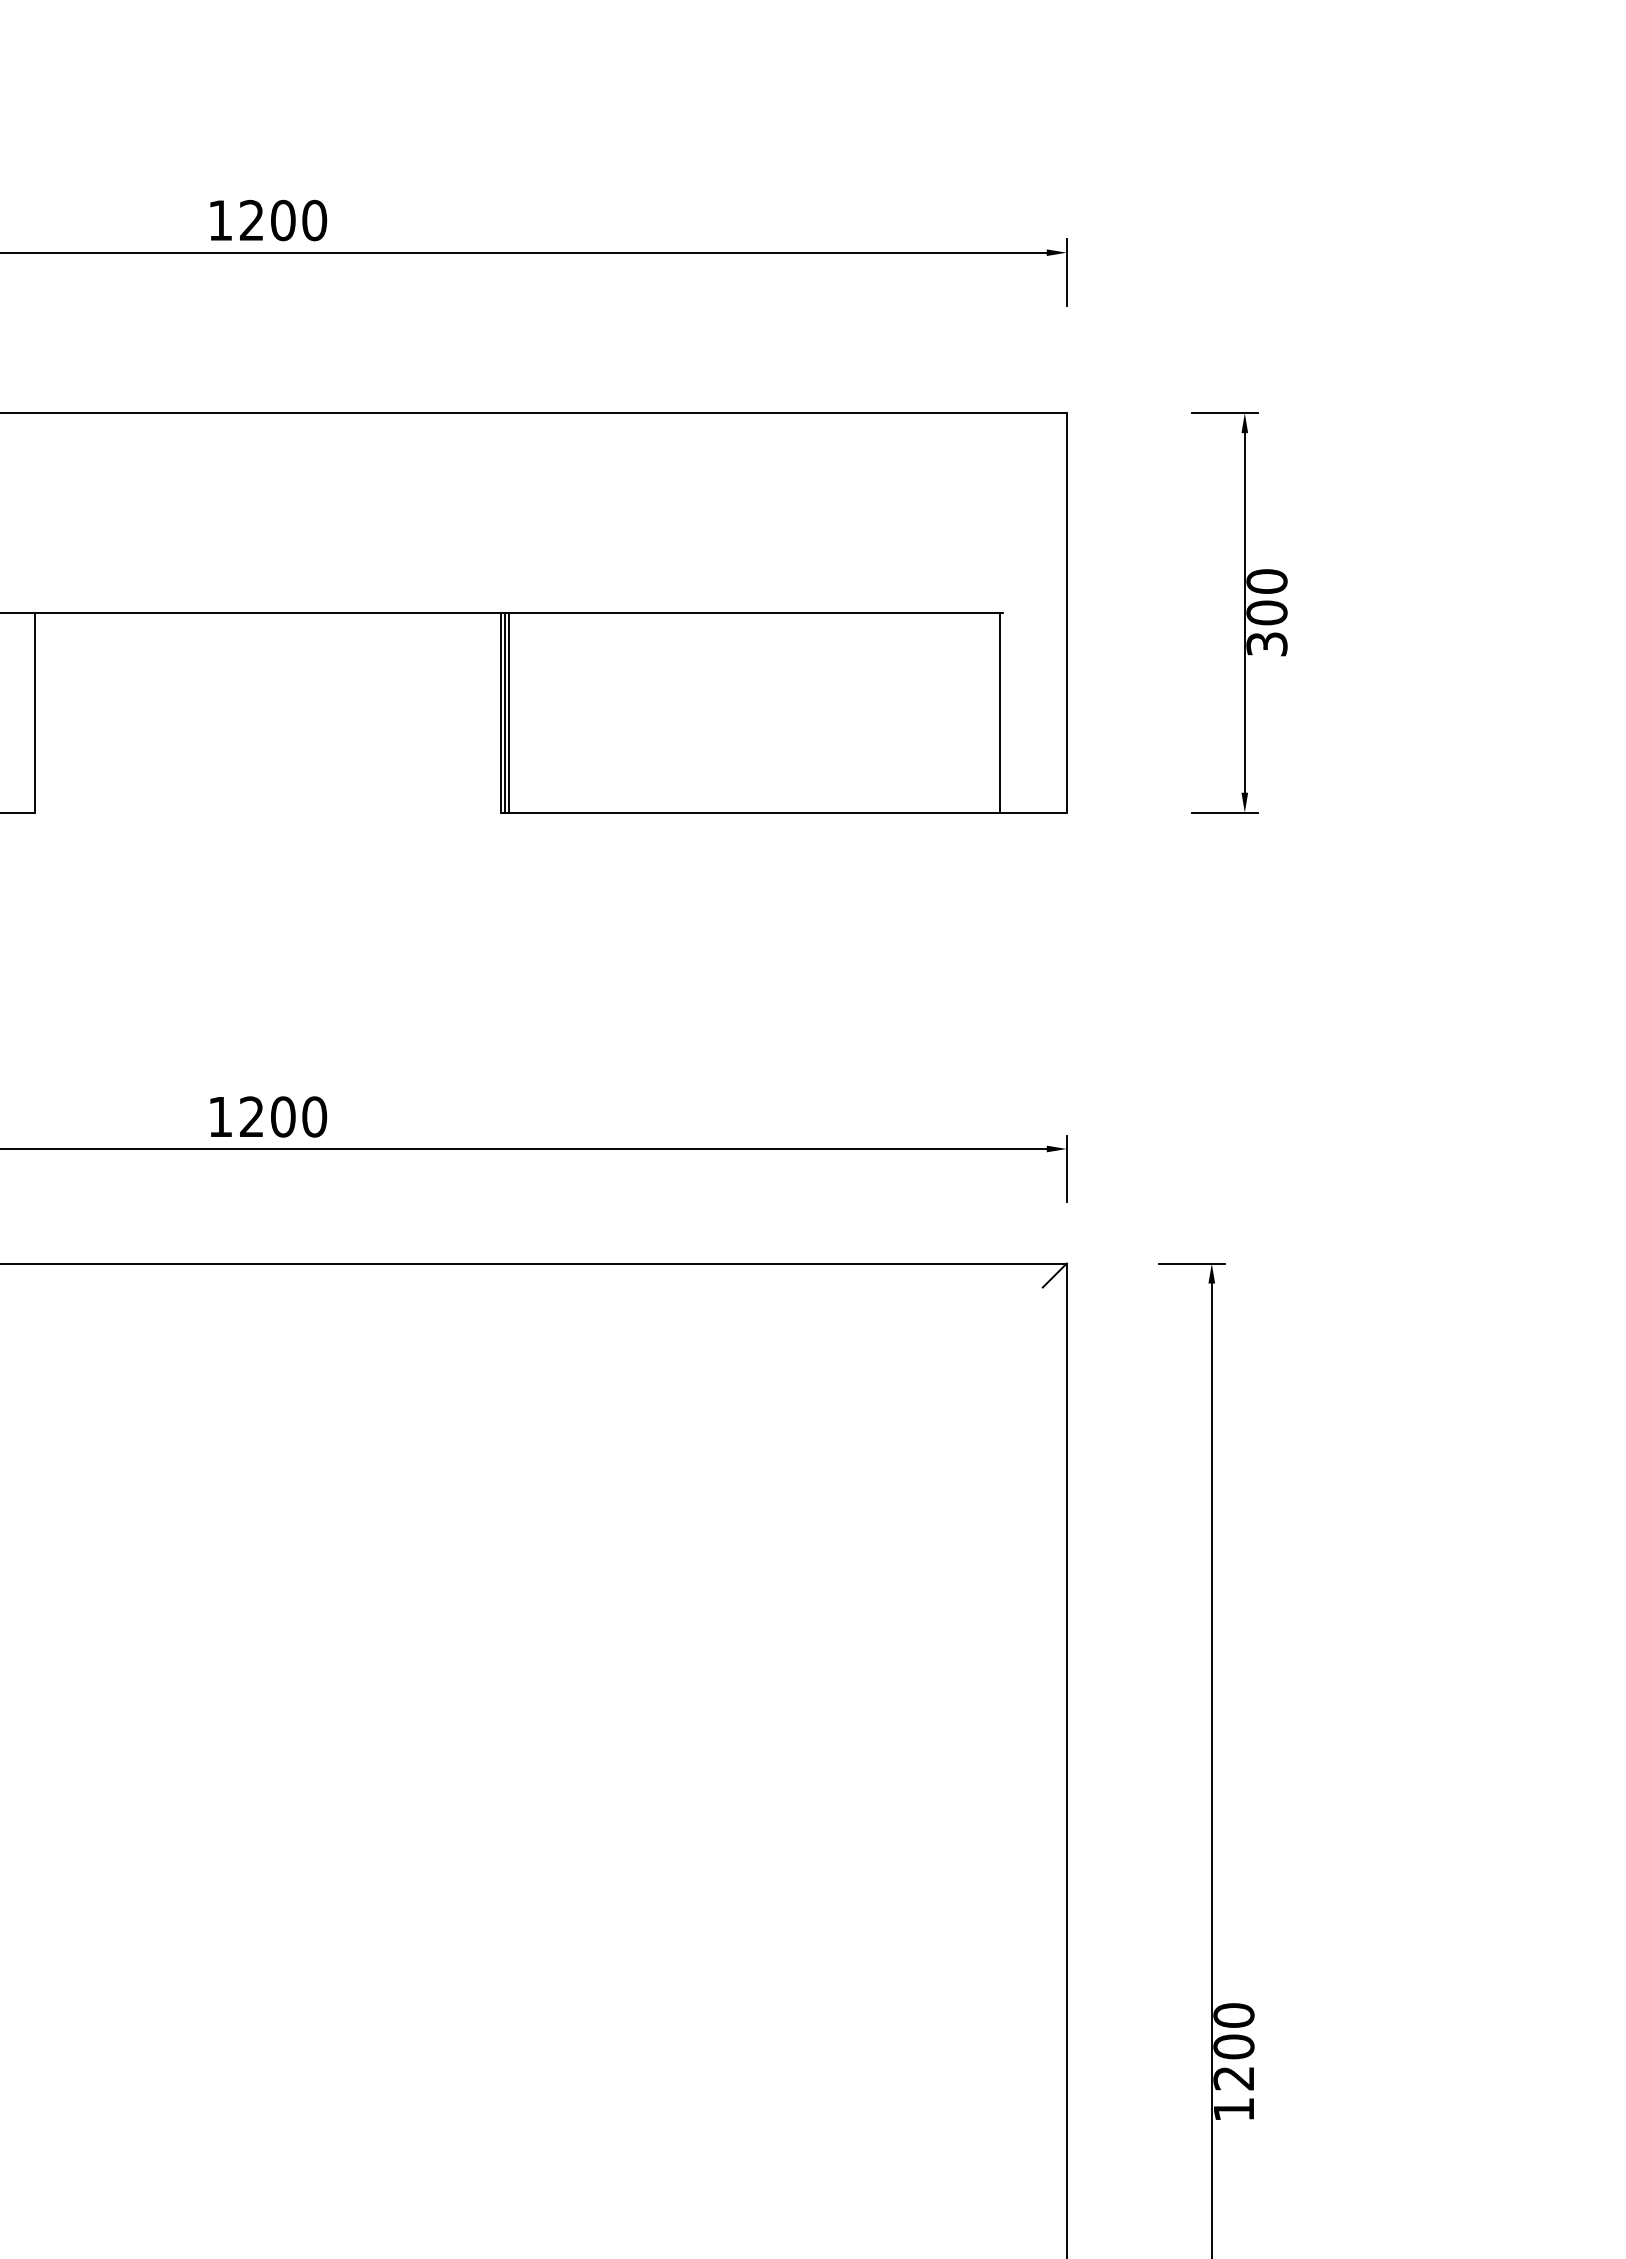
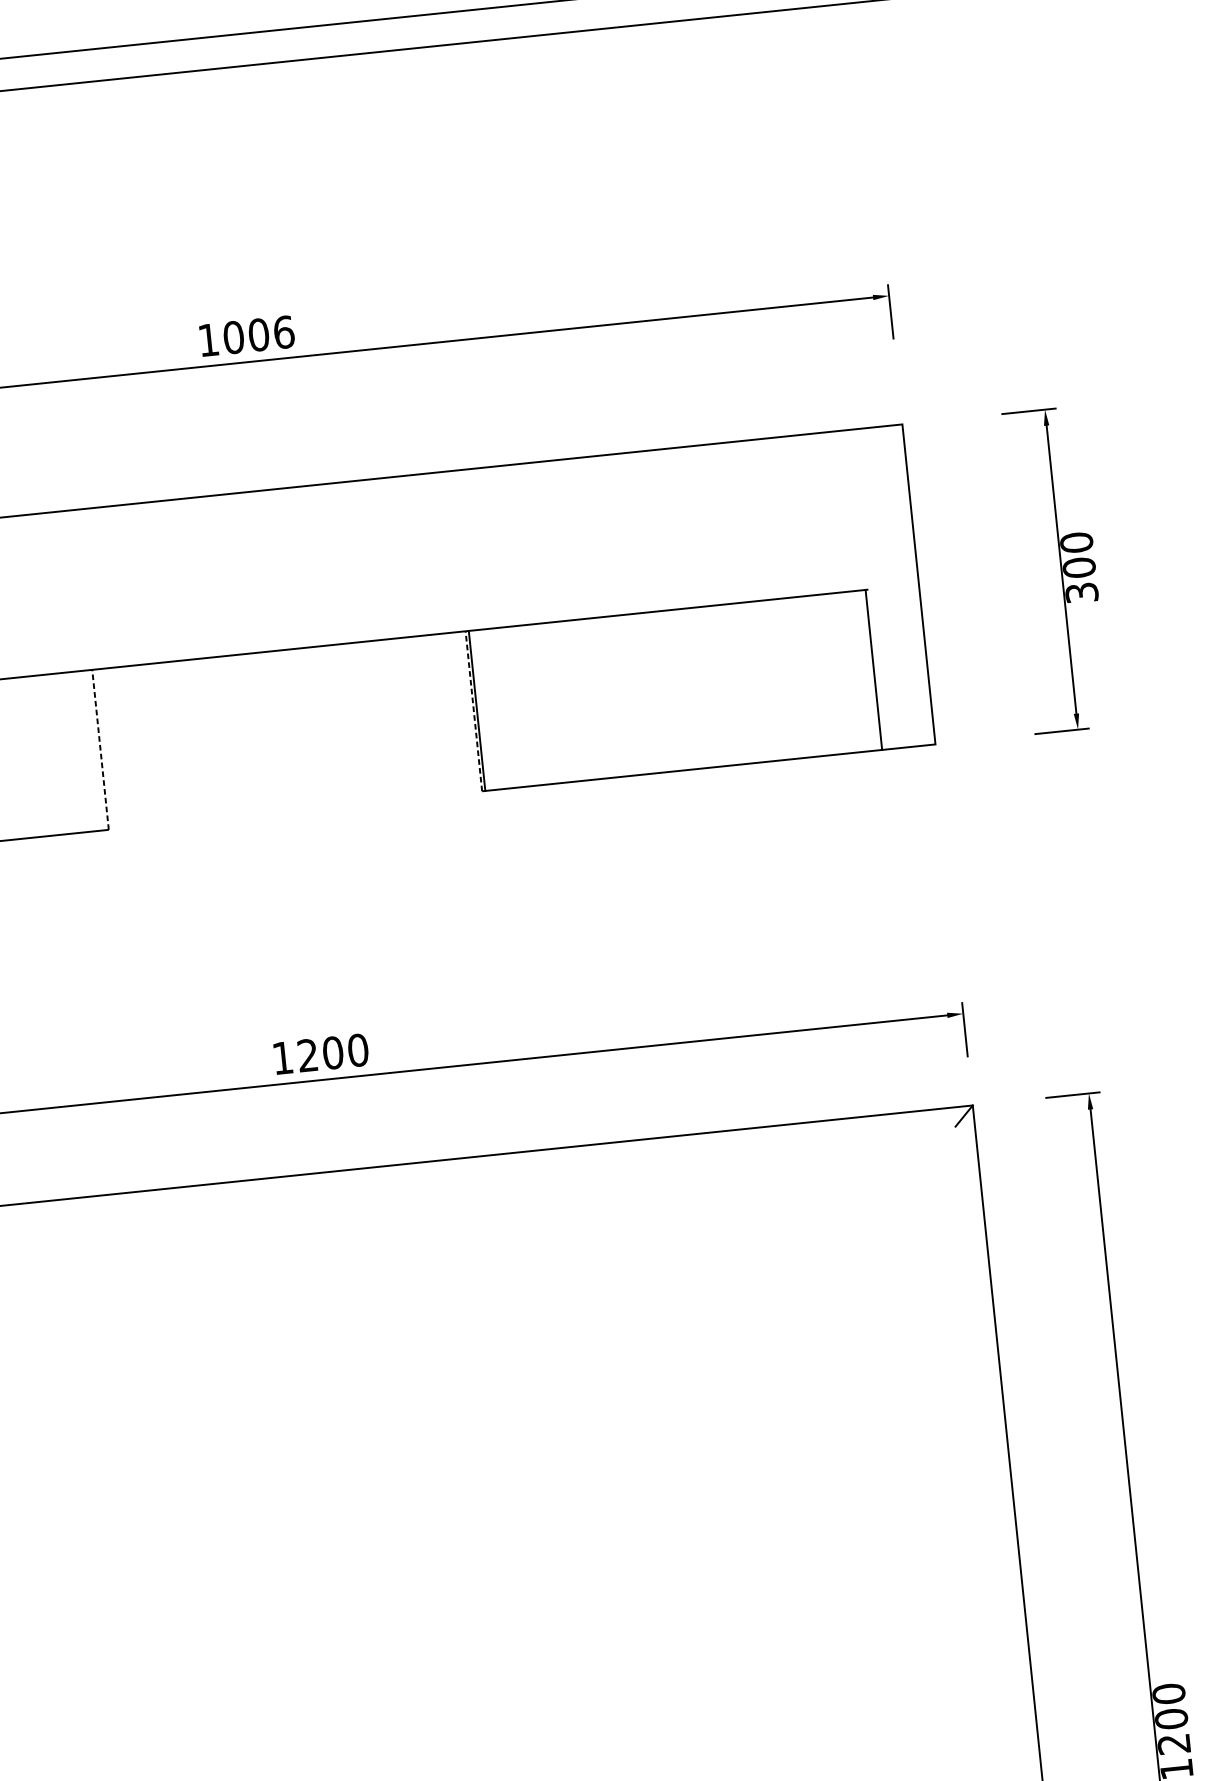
text: (283, 220) -> (259, 334), 1200 -> 1006
line: (34, 712) -> (100, 749), solid -> dashed
line: (500, 712) -> (473, 711), solid -> dashed
line: (508, 712) -> (480, 710), removed

